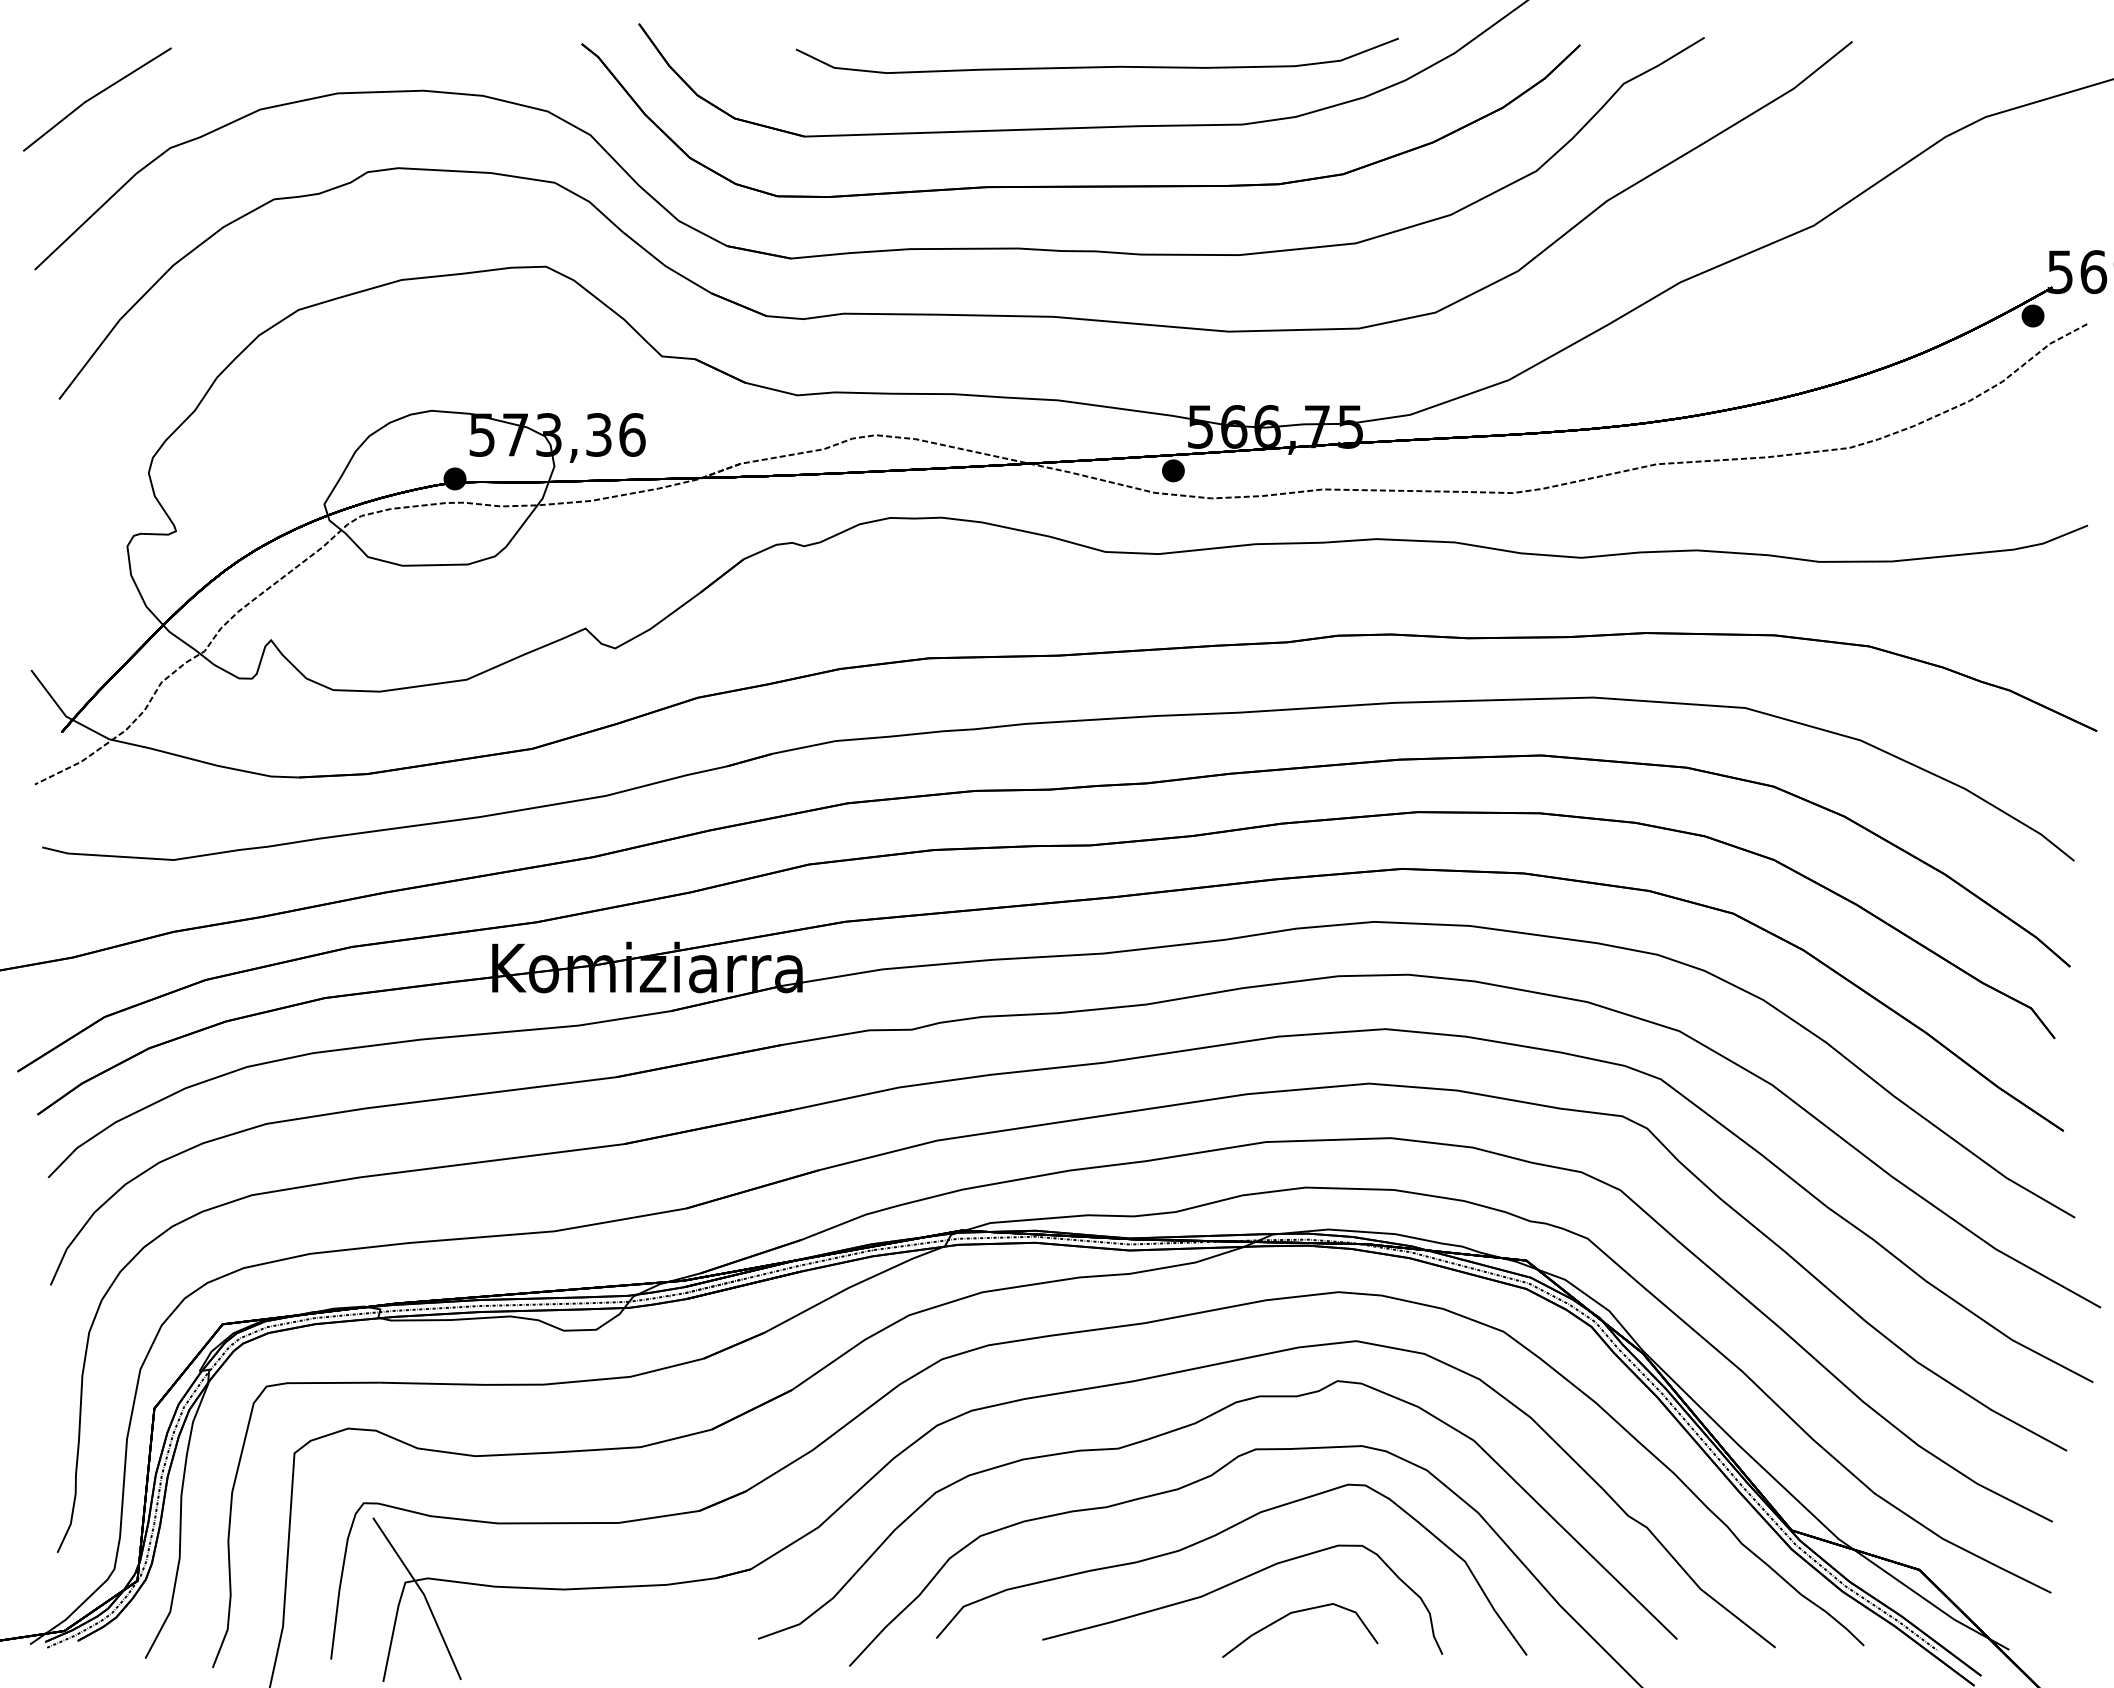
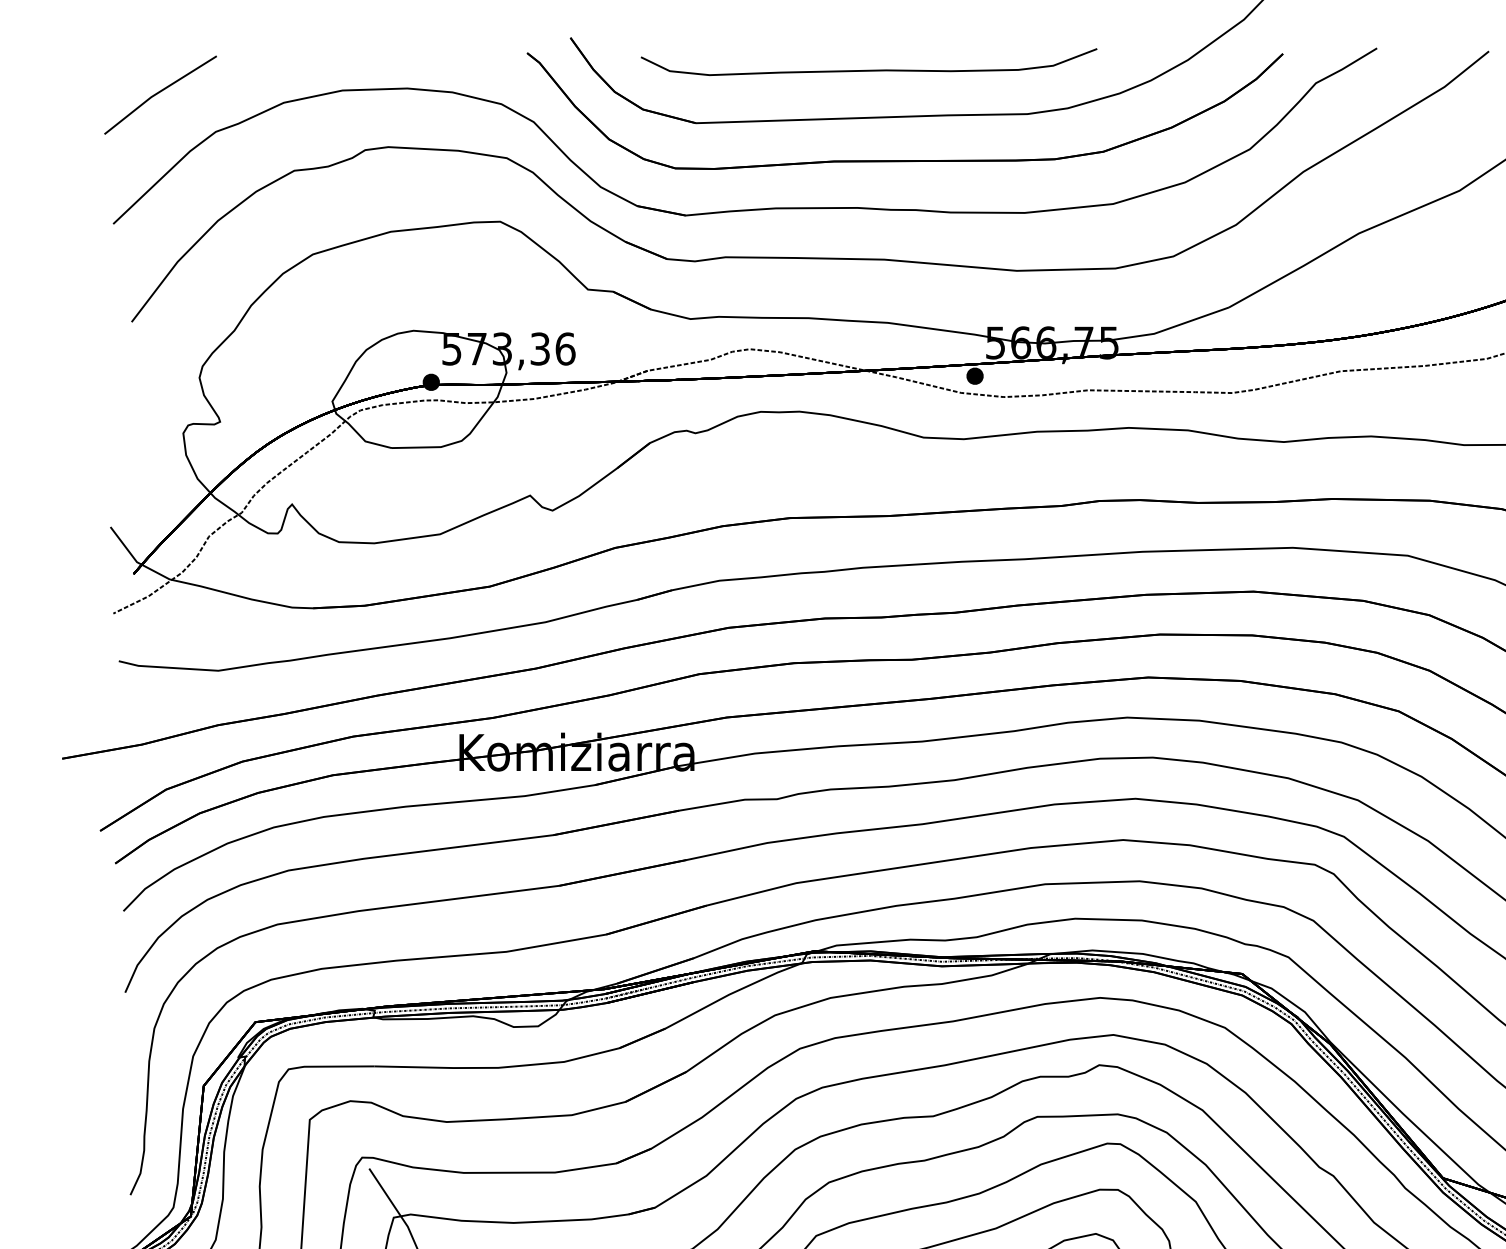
curve: (1097, 66) -> (869, 70), moved

